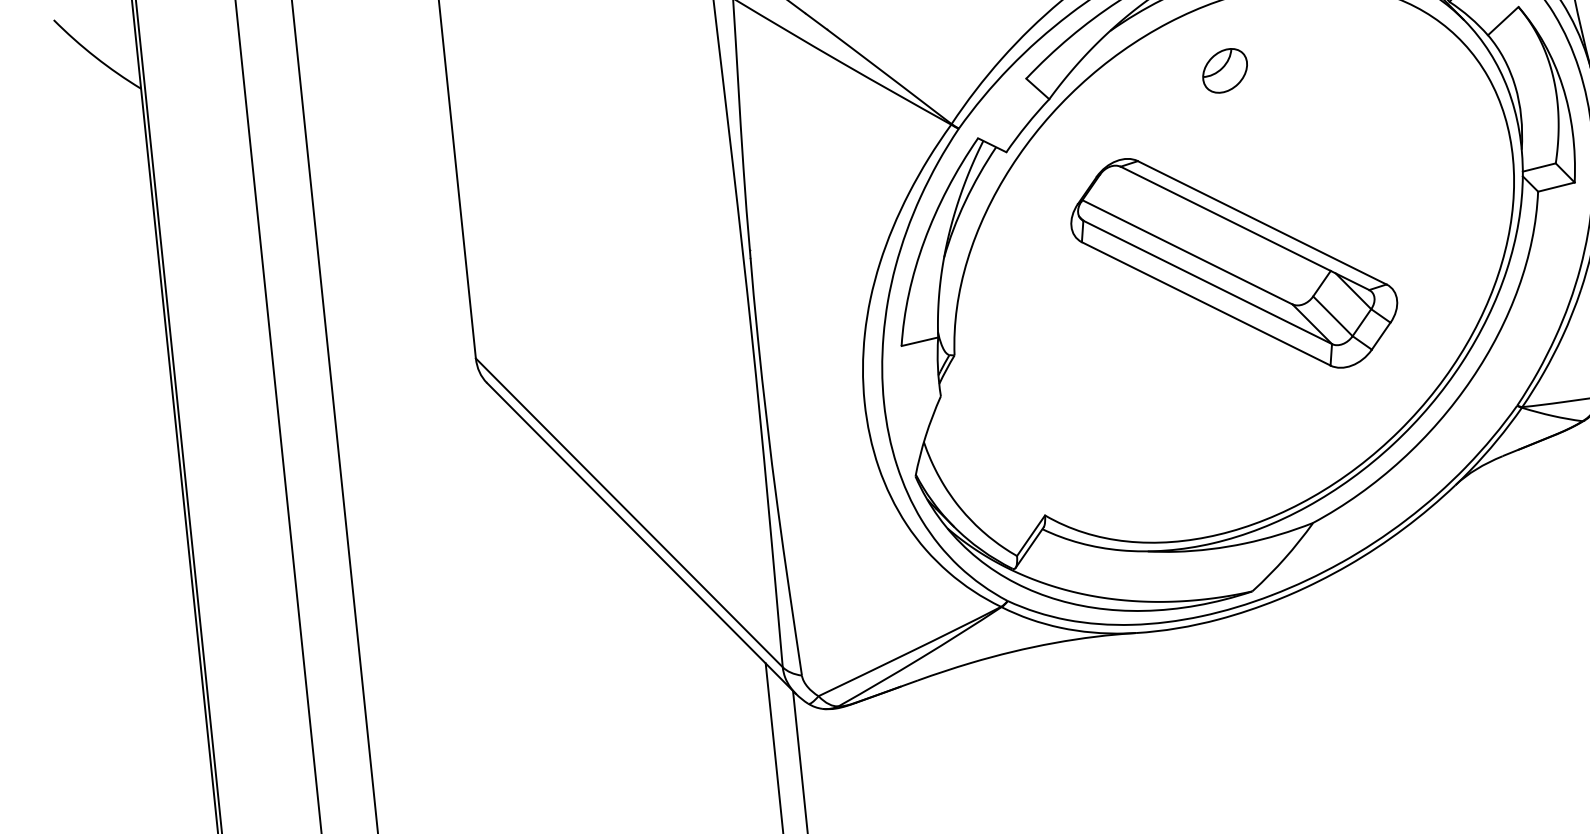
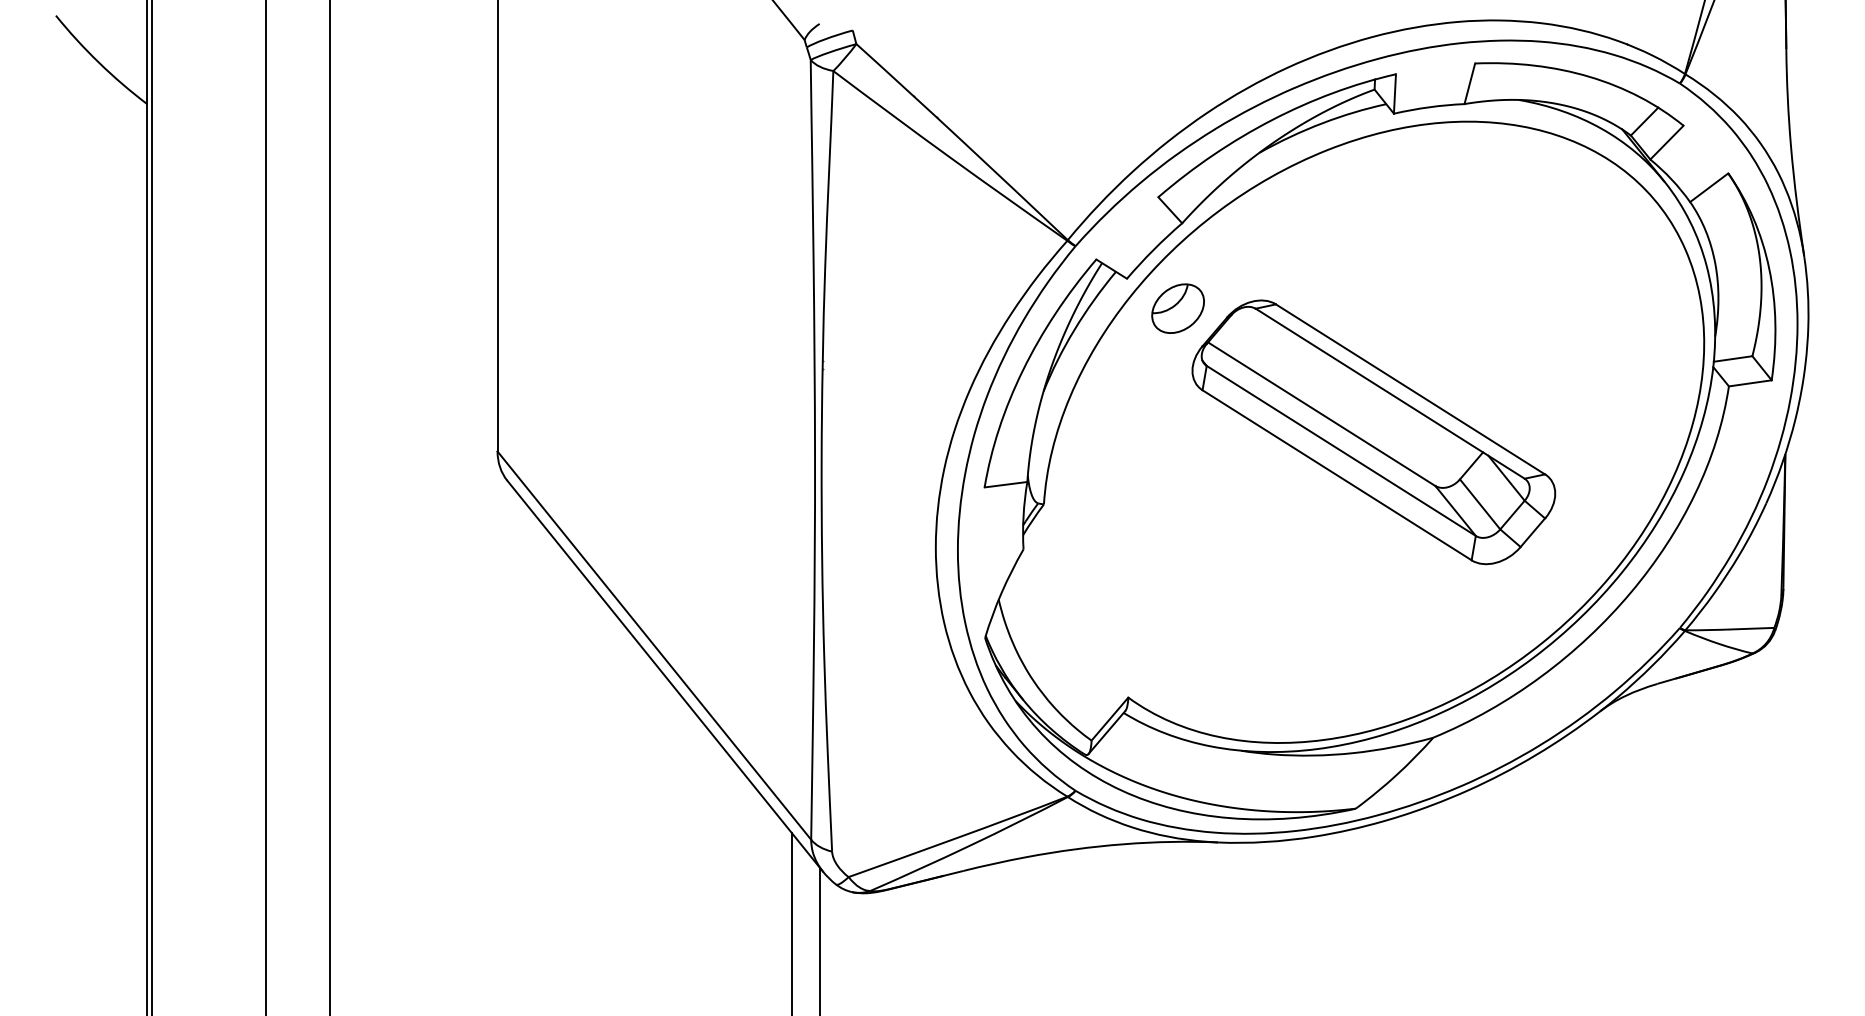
part: (1224, 70) -> (1177, 308), moved

